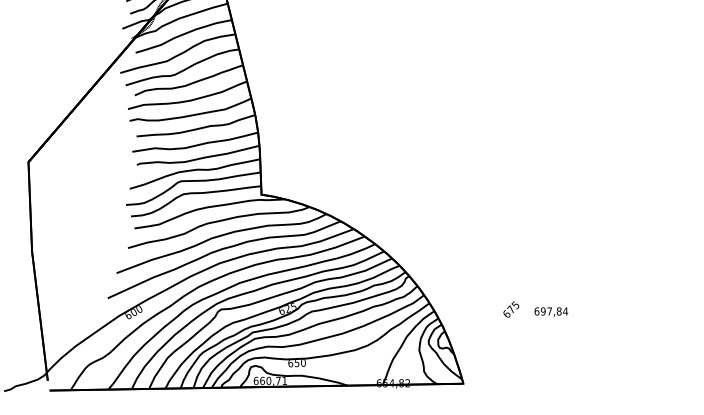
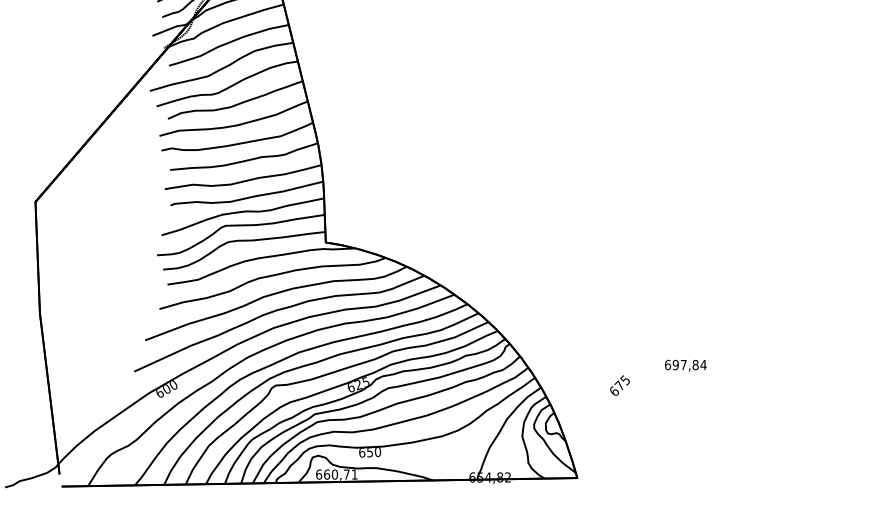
text: (510, 309) -> (619, 385), moved
text: (551, 311) -> (685, 365), moved

